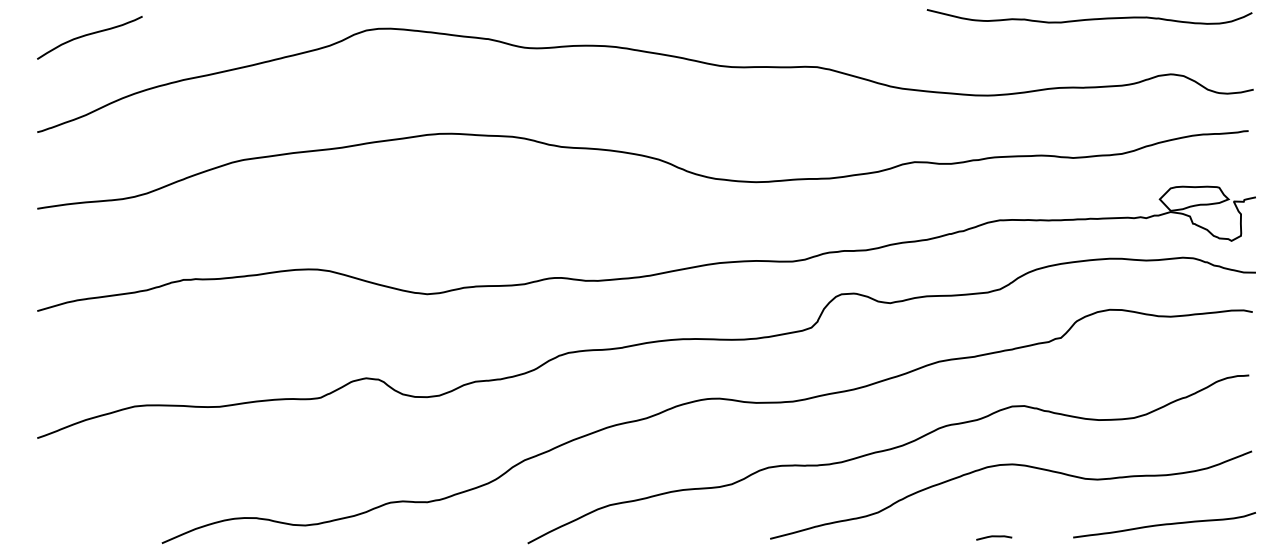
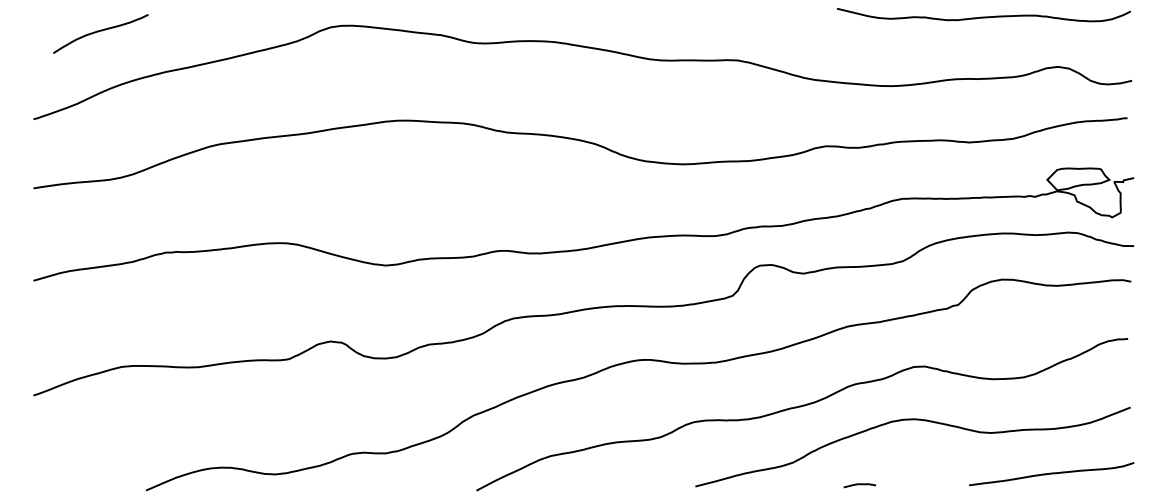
curve: (89, 35) -> (100, 31), moved
curve: (994, 537) -> (860, 485), moved

